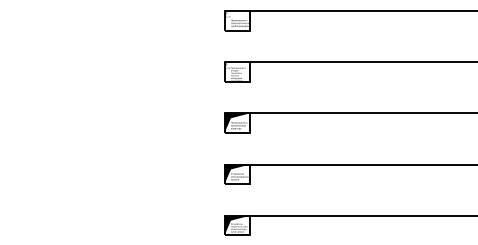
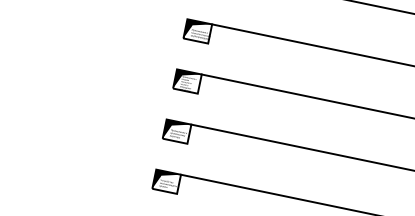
fill: (236, 20) -> (197, 30), added
fill: (236, 71) -> (186, 80), added

